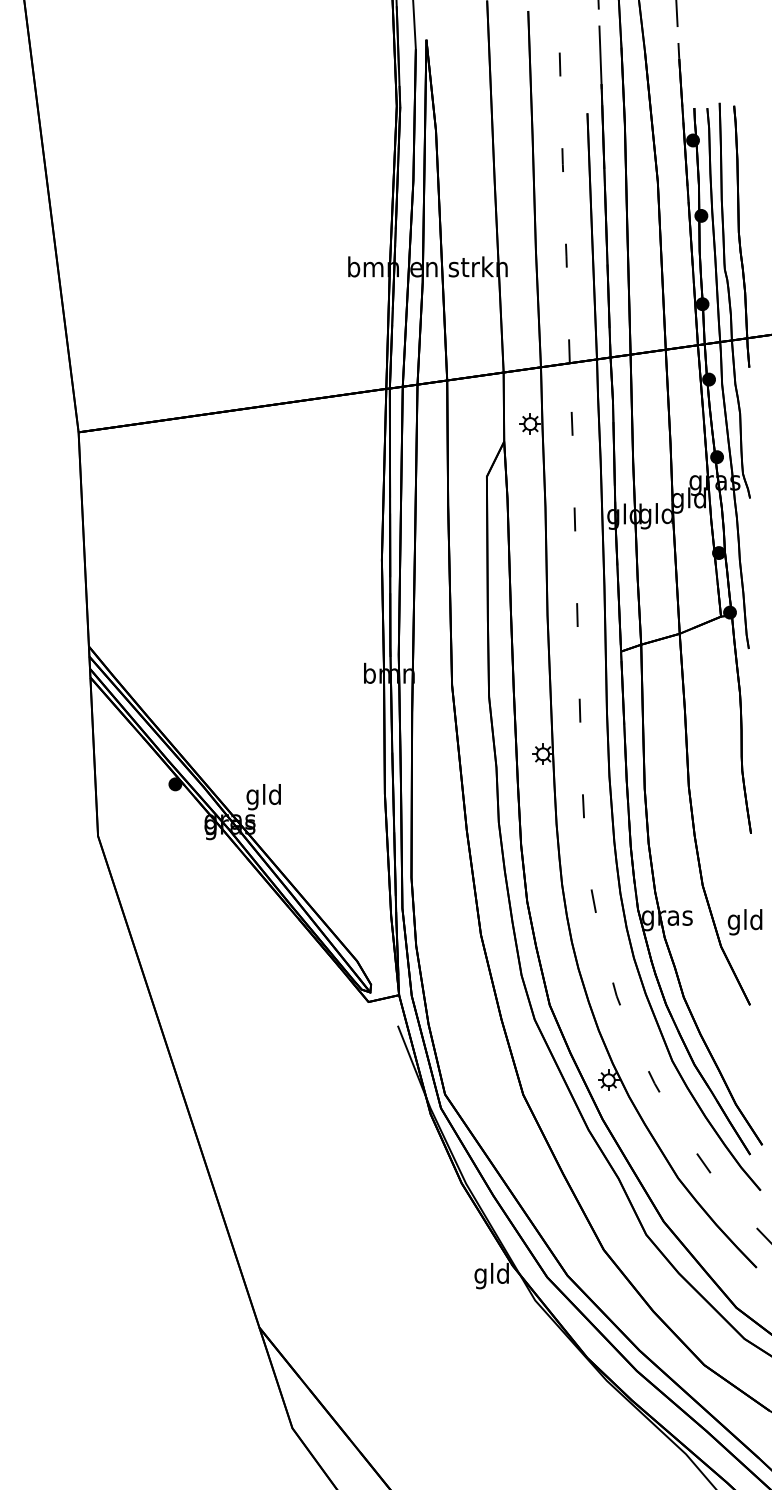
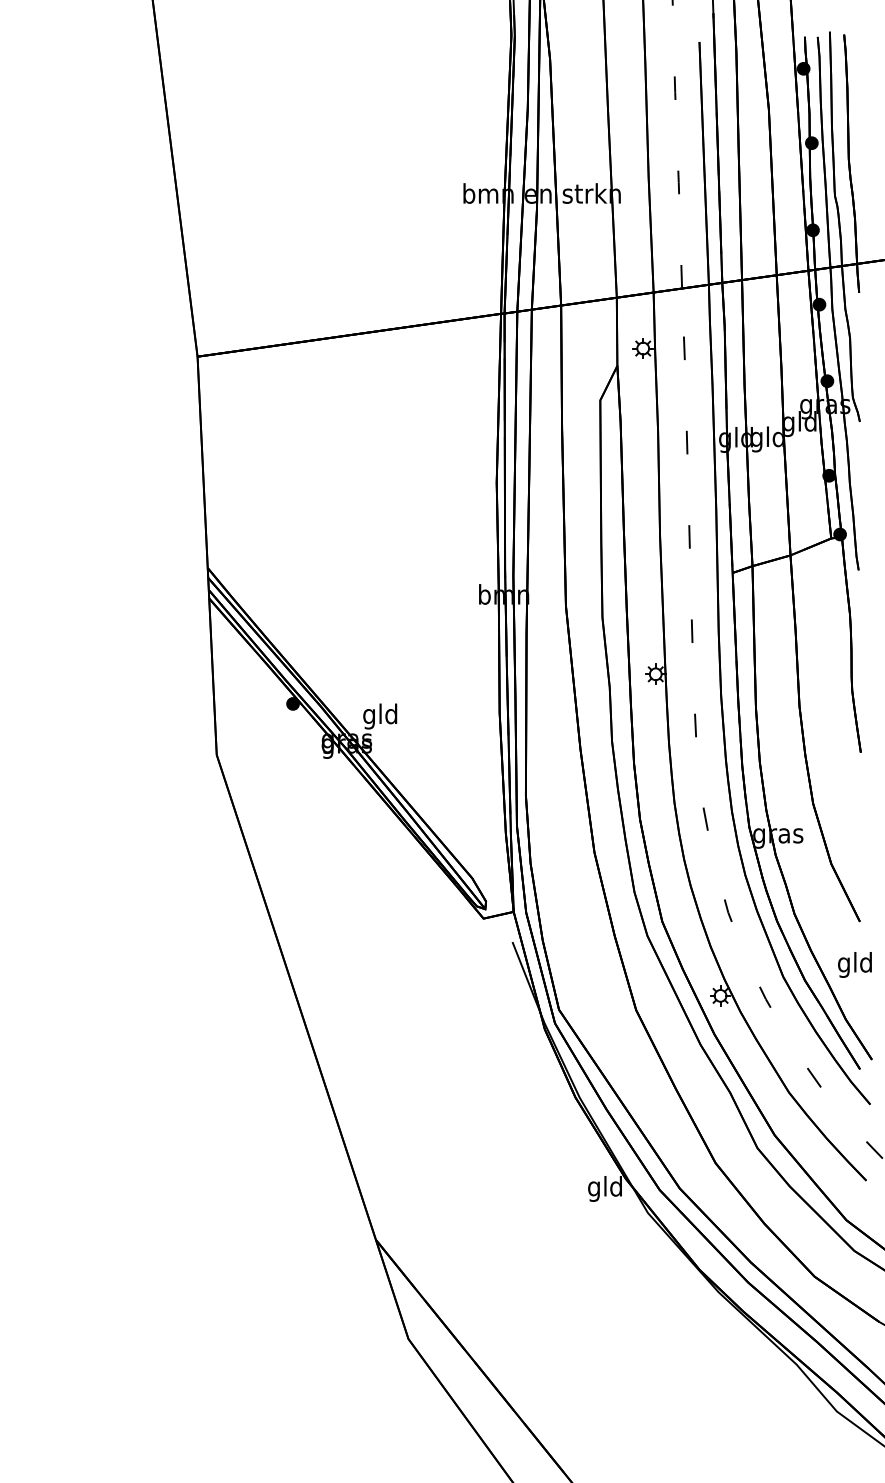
text: (744, 921) -> (854, 964), moved

